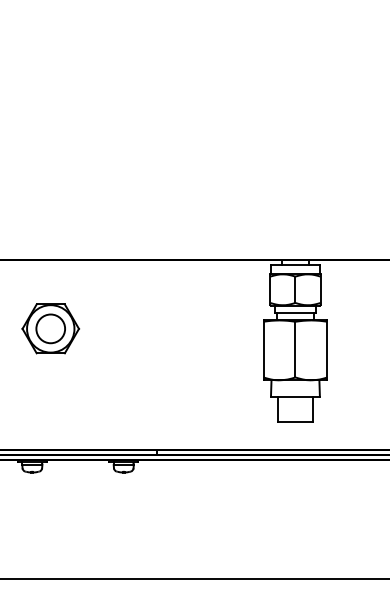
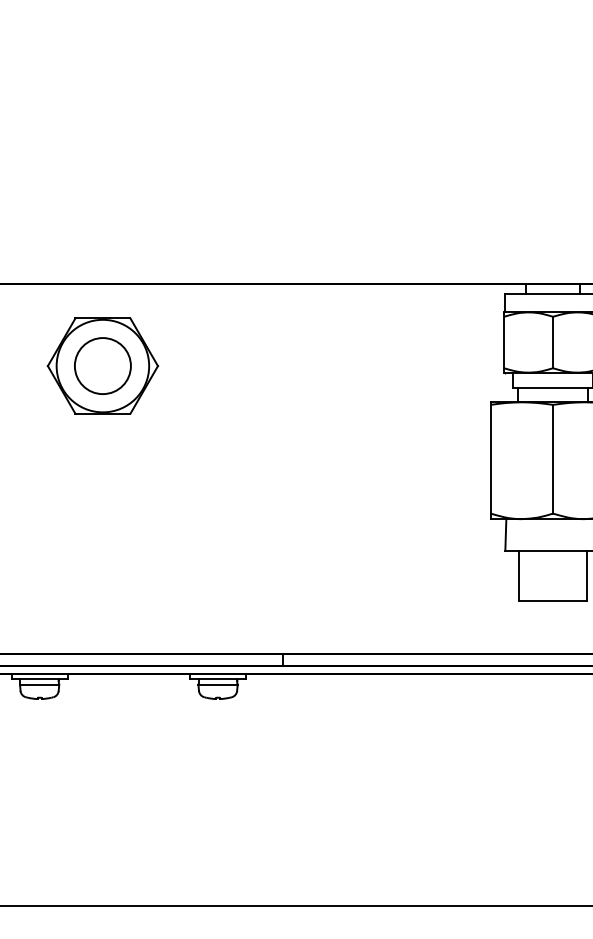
part: (50, 328) -> (102, 365), moved

